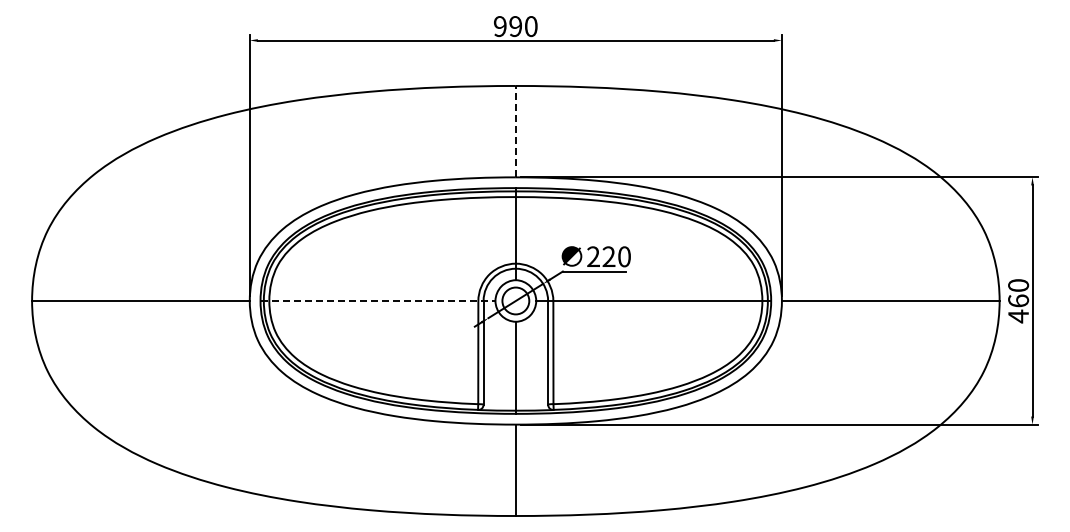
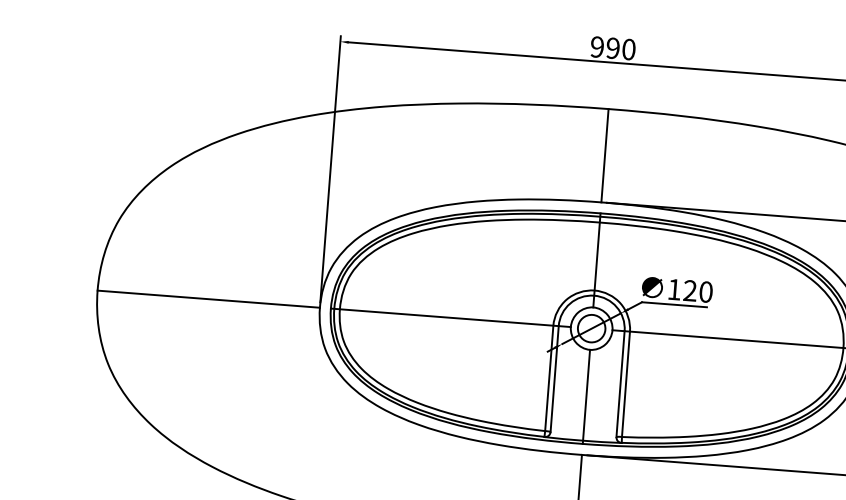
line: (515, 131) -> (604, 155), dashed -> solid
text: (593, 256) -> (674, 289), 220 -> 120
line: (378, 300) -> (451, 317), dashed -> solid

